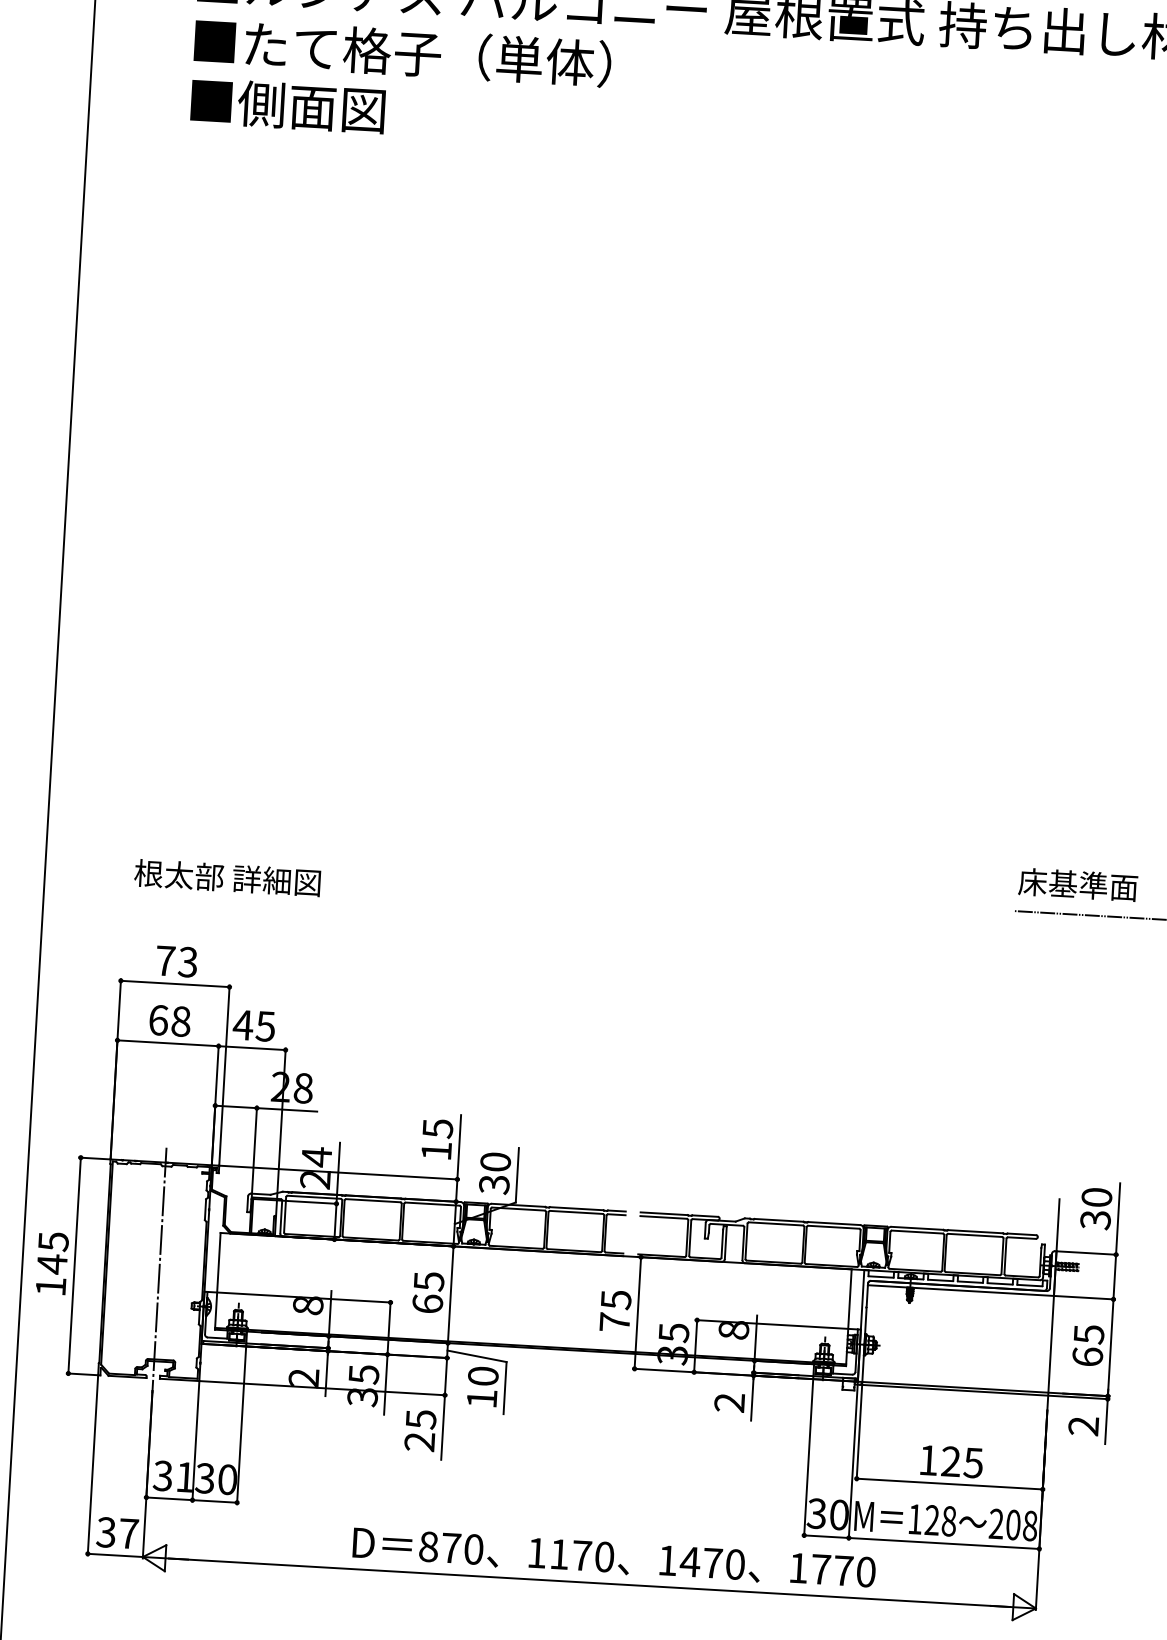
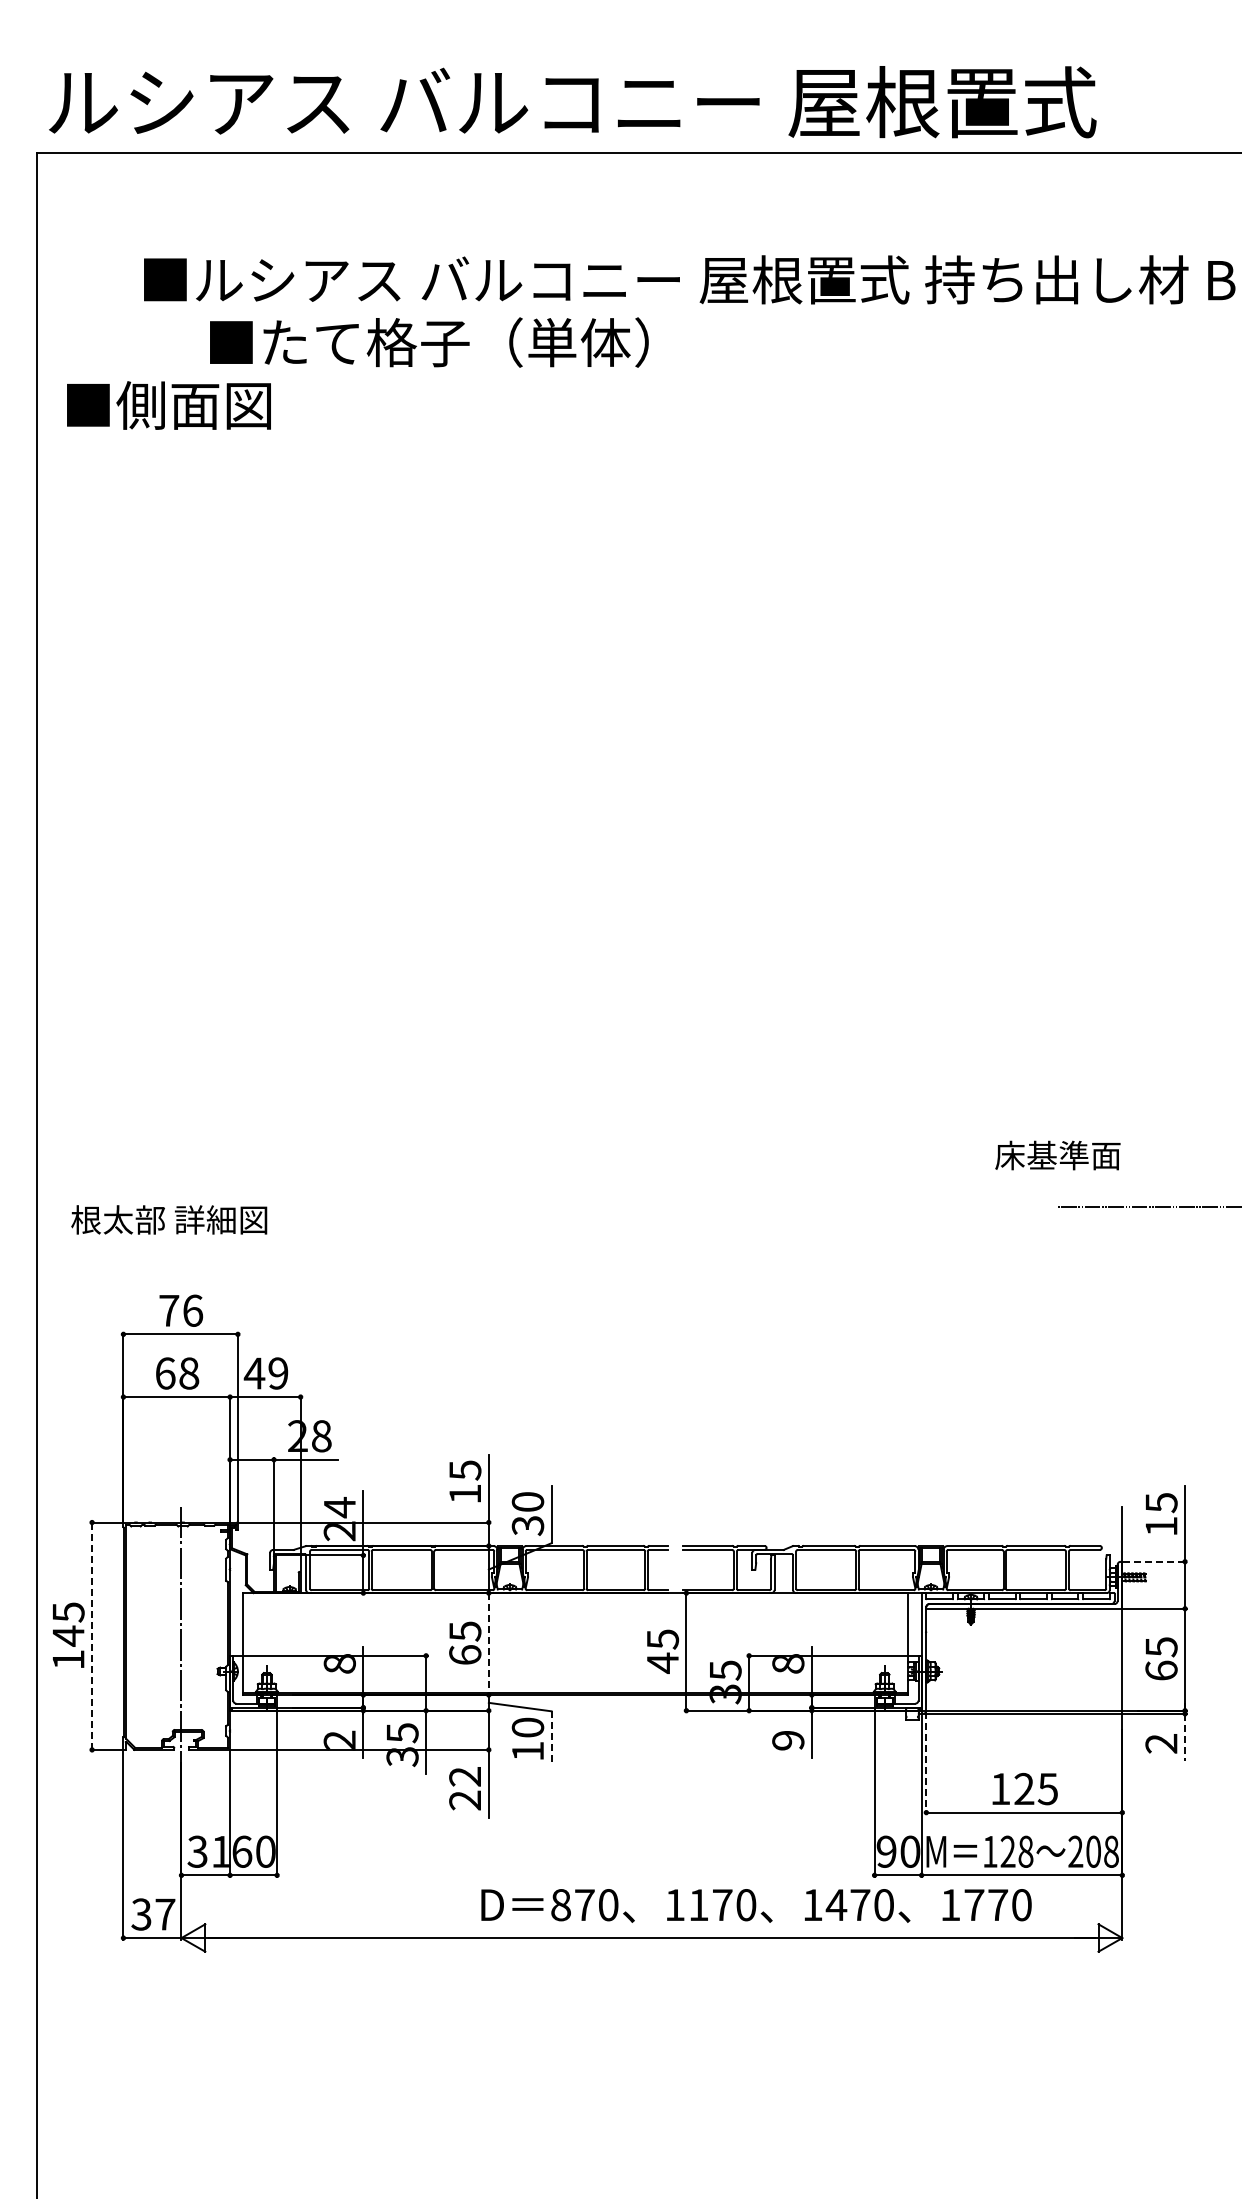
text: (403, 52) -> (429, 342), moved
text: (287, 105) -> (168, 405), moved
text: (227, 877) -> (169, 1219), moved
text: (1077, 884) -> (1057, 1155), moved
text: (187, 961) -> (192, 1310), 73 -> 76
text: (265, 1026) -> (278, 1373), 45 -> 49
text: (1096, 1208) -> (1161, 1514), 30 -> 15
line: (1088, 1252) -> (1155, 1561), solid -> dashed
line: (74, 1265) -> (92, 1636), solid -> dashed
line: (450, 1295) -> (488, 1644), solid -> dashed
text: (614, 1322) -> (662, 1663), 75 -> 45
line: (504, 1388) -> (551, 1739), solid -> dashed
text: (729, 1402) -> (788, 1740), 2 -> 9
text: (421, 1420) -> (465, 1777), 25 -> 22
line: (1106, 1421) -> (1185, 1737), solid -> dashed
line: (859, 1432) -> (926, 1763), solid -> dashed
text: (204, 1478) -> (241, 1851), 30 -> 60
text: (816, 1513) -> (886, 1851), 30 -> 90
text: (614, 1557) -> (756, 1905), moved

